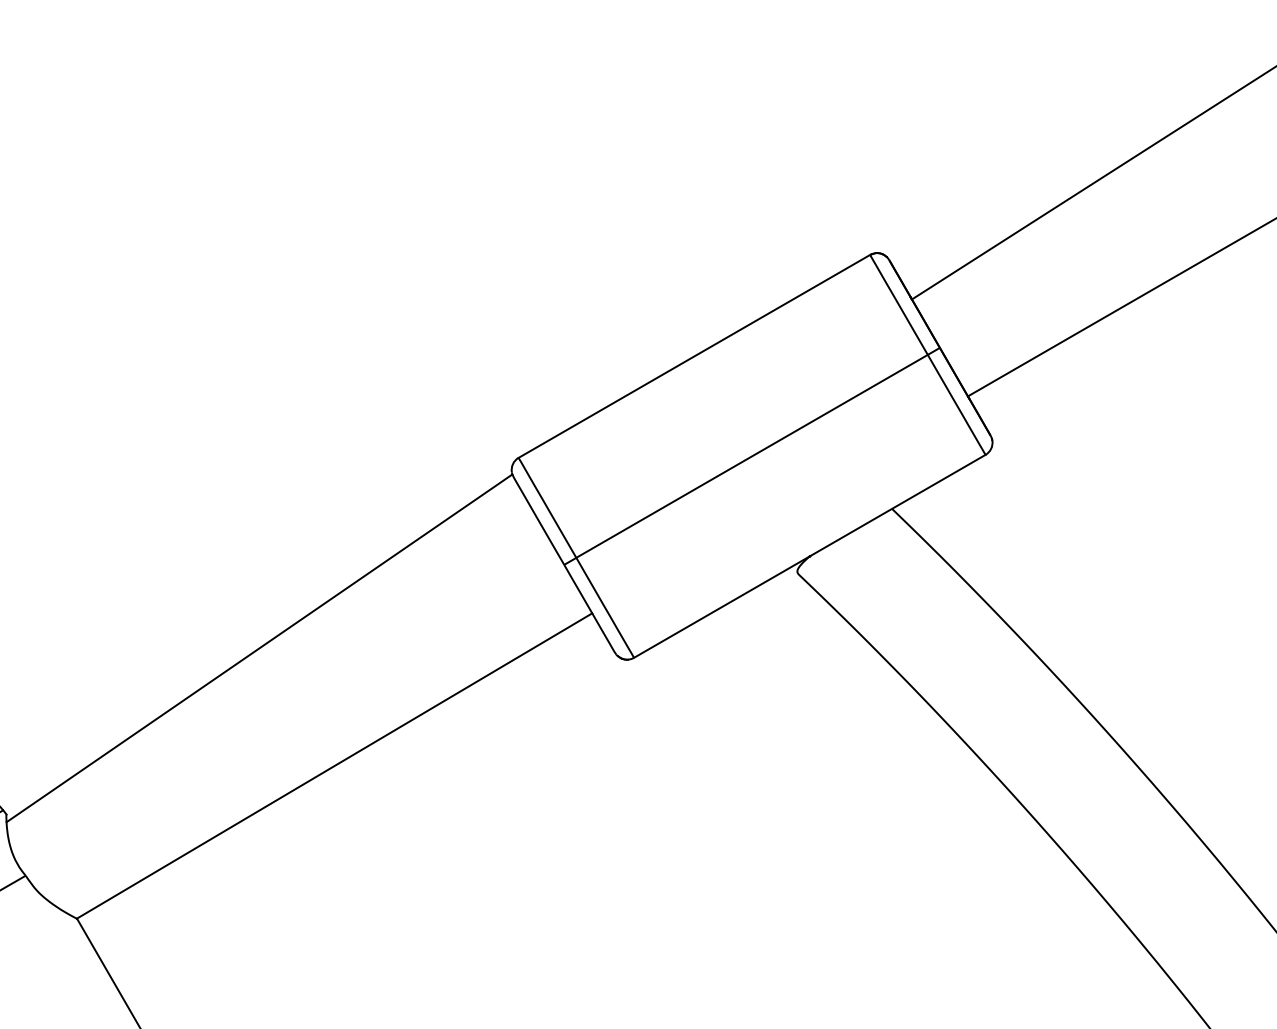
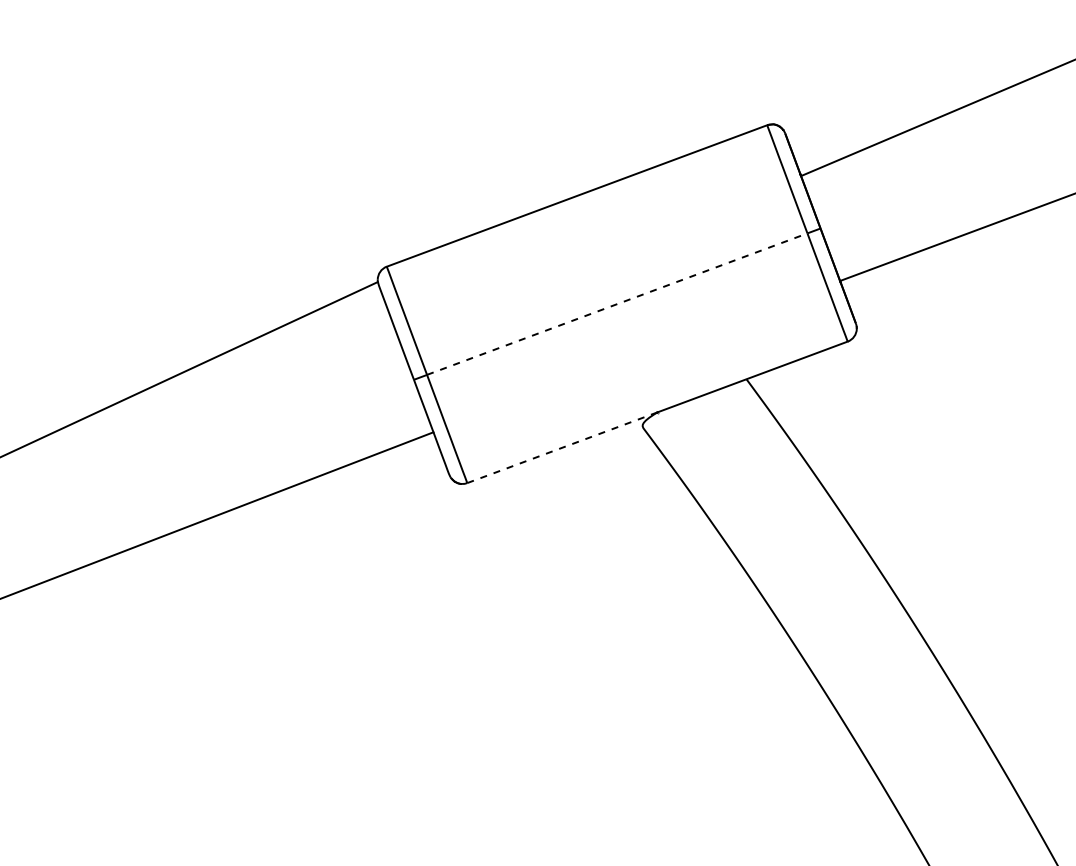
line: (752, 456) -> (617, 304), solid -> dashed
line: (722, 606) -> (563, 447), solid -> dashed

